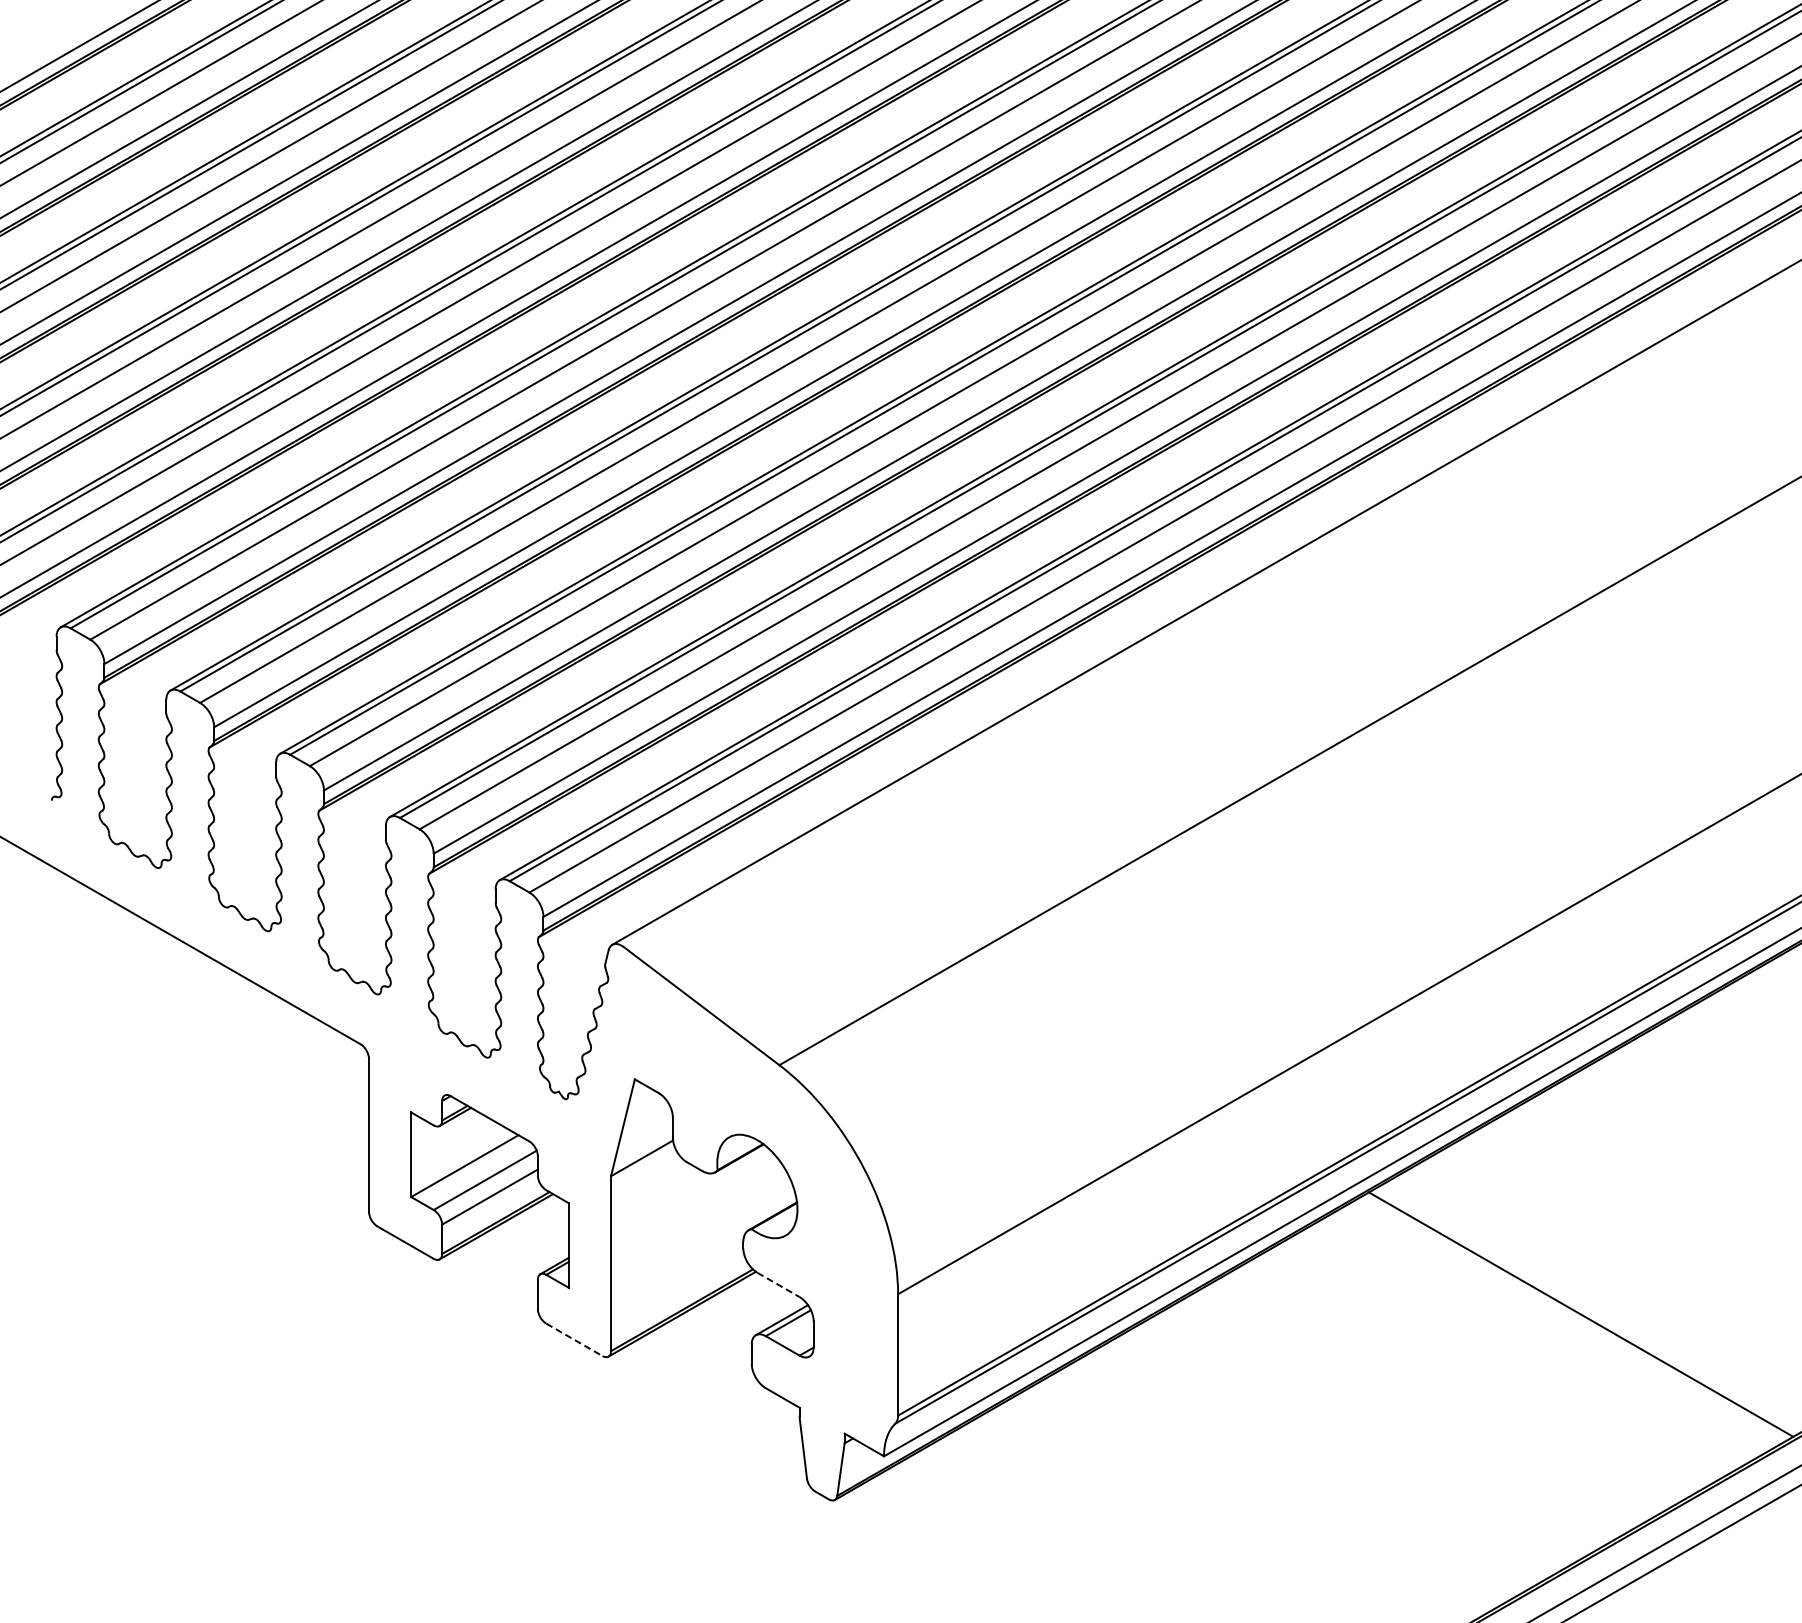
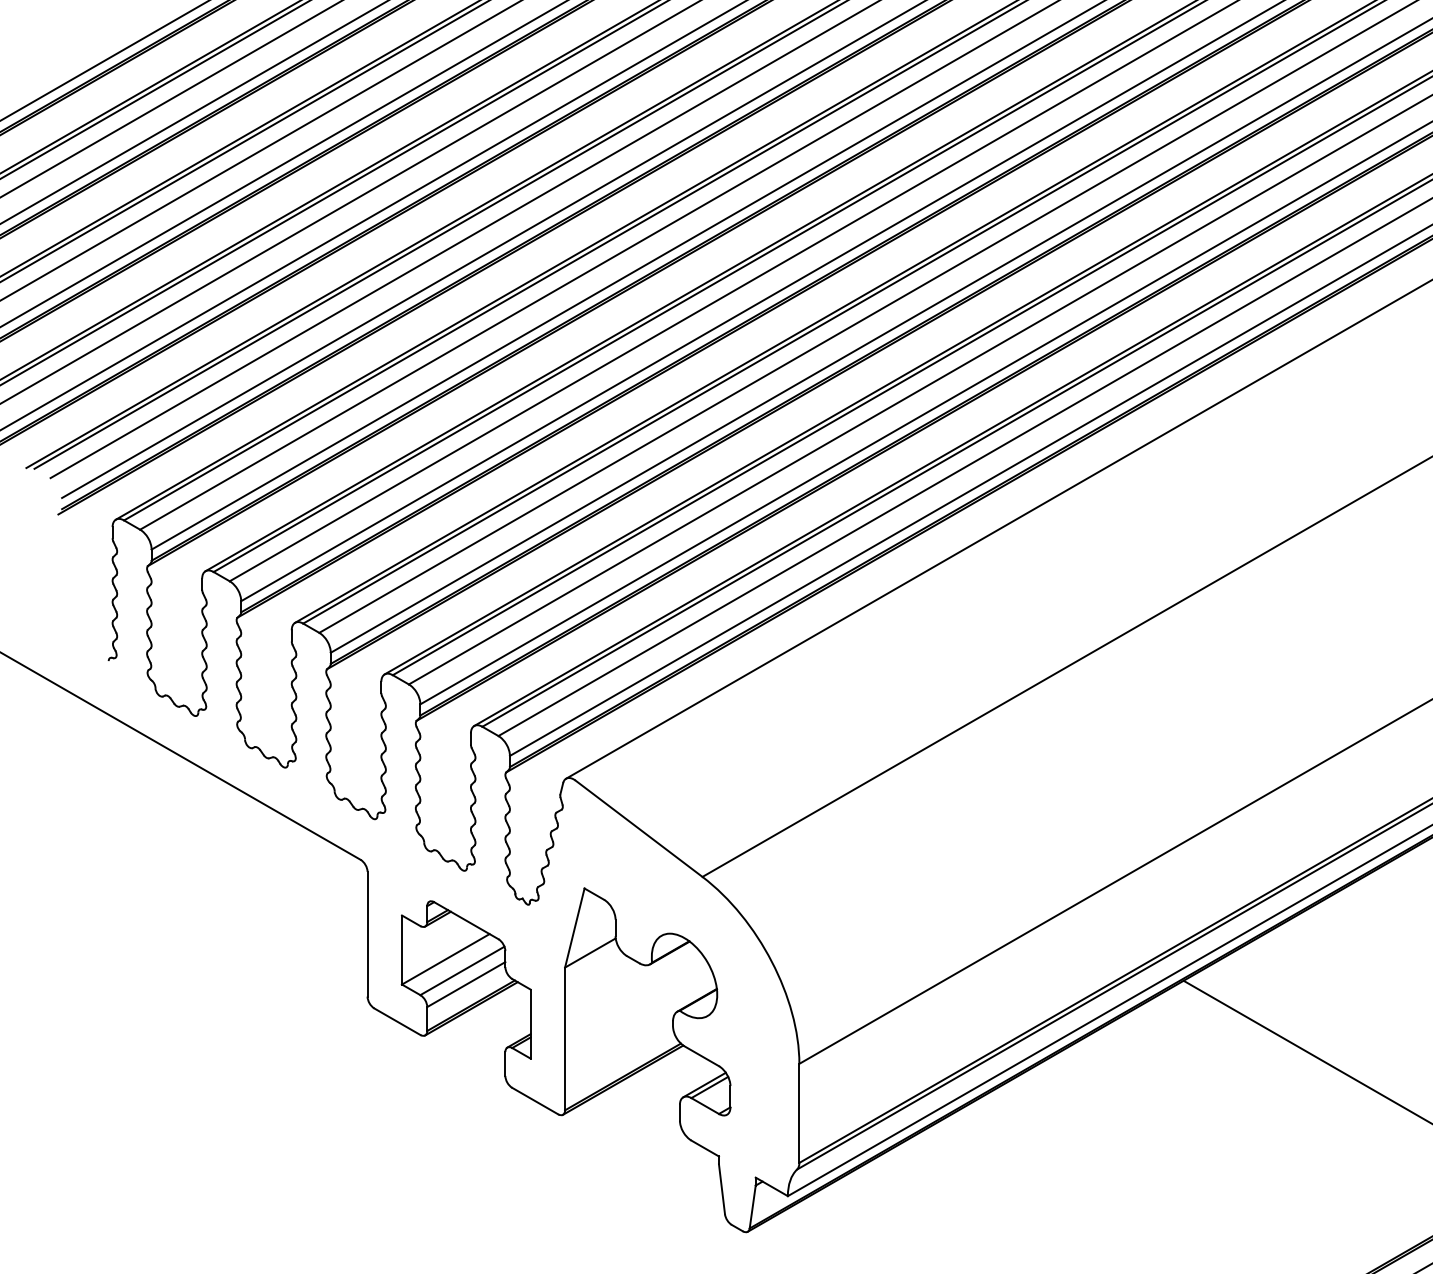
line: (778, 1285) -> (701, 1056), dashed -> solid
line: (574, 1340) -> (535, 1101), dashed -> solid

